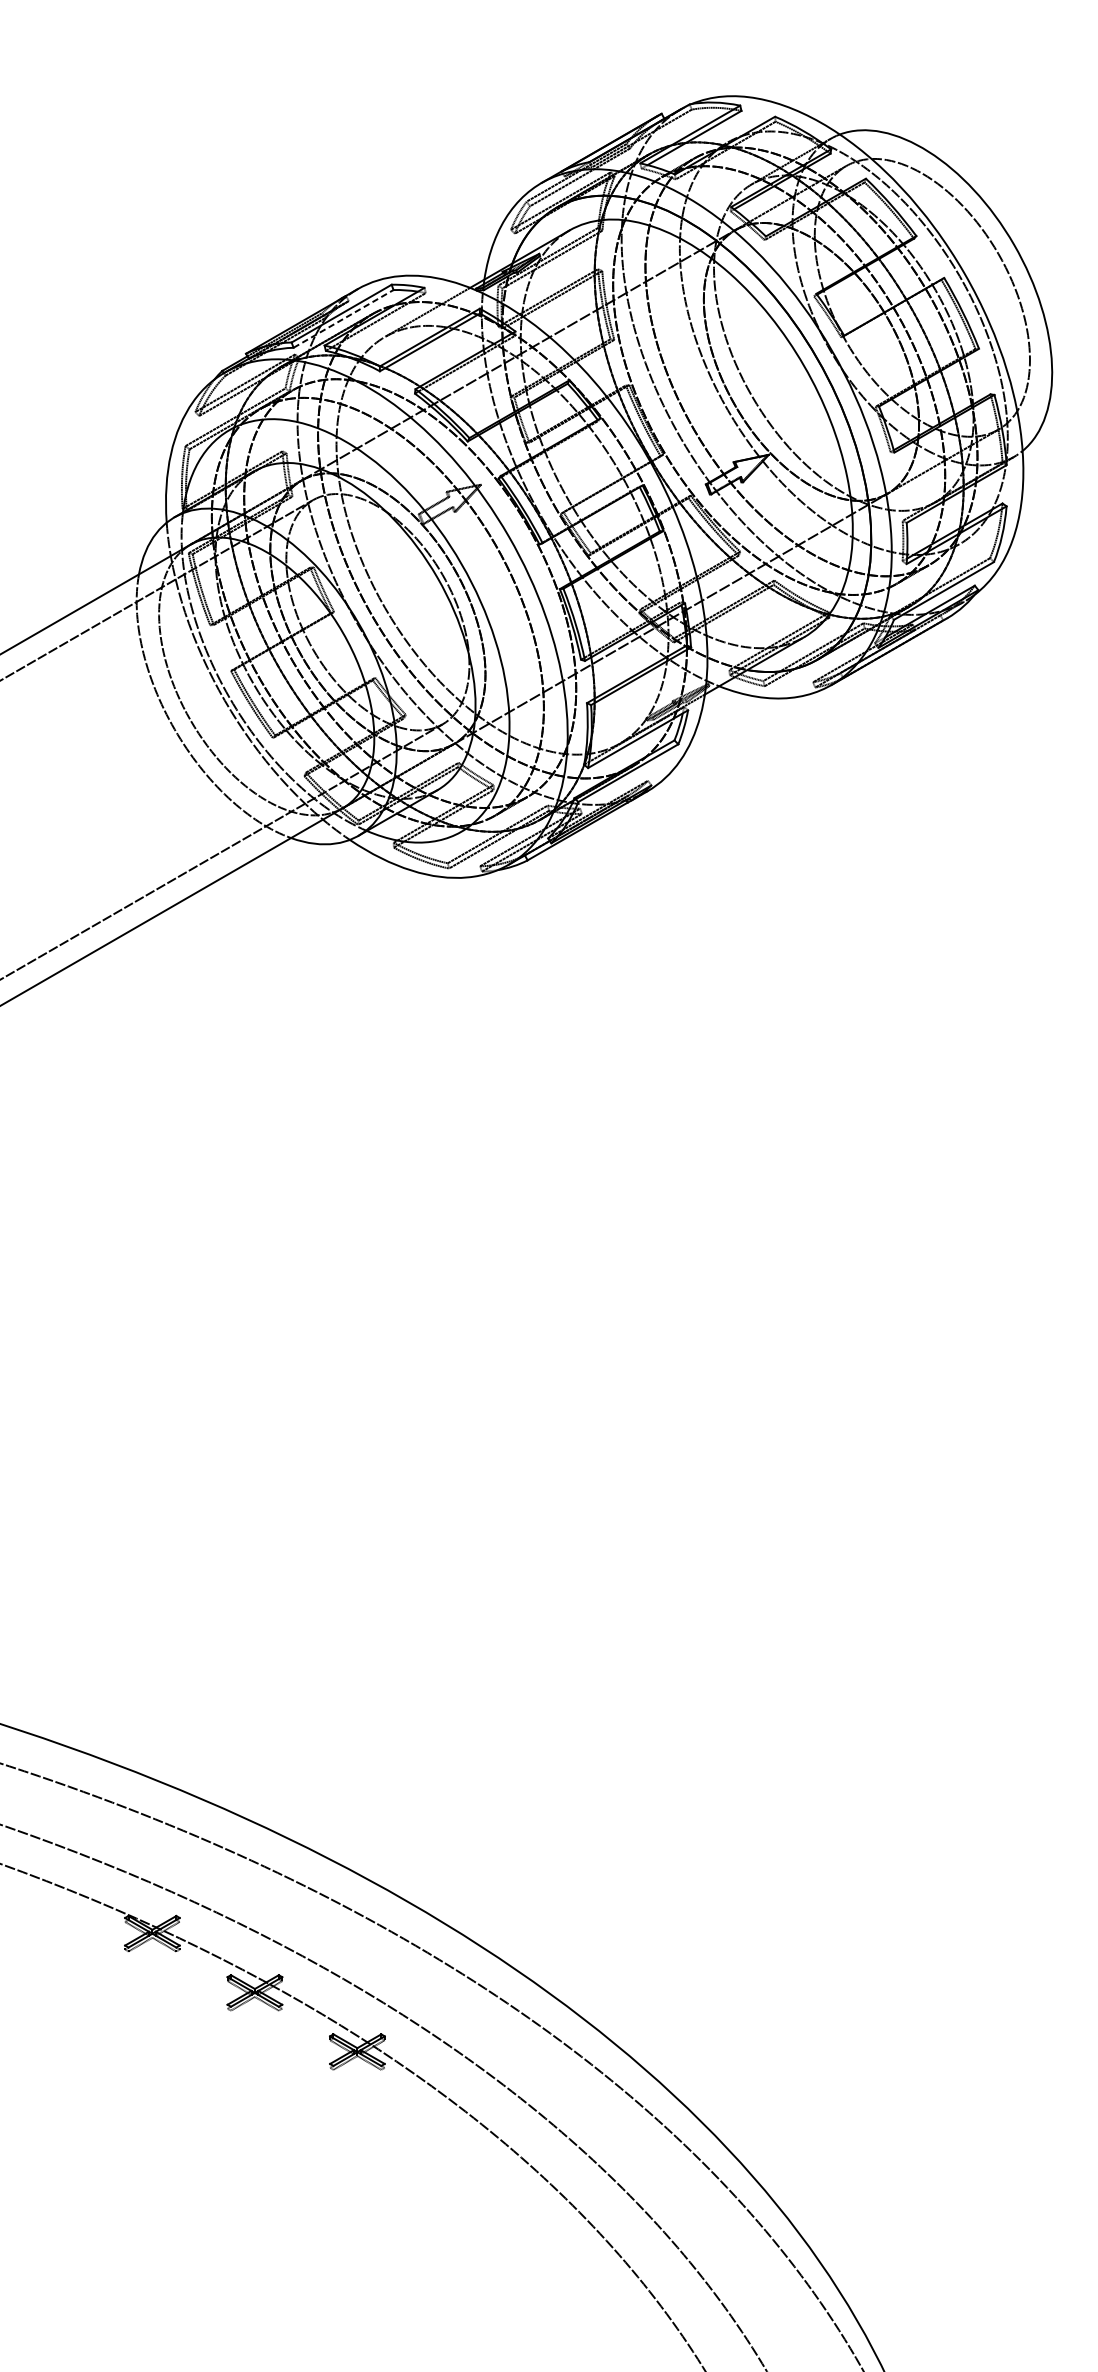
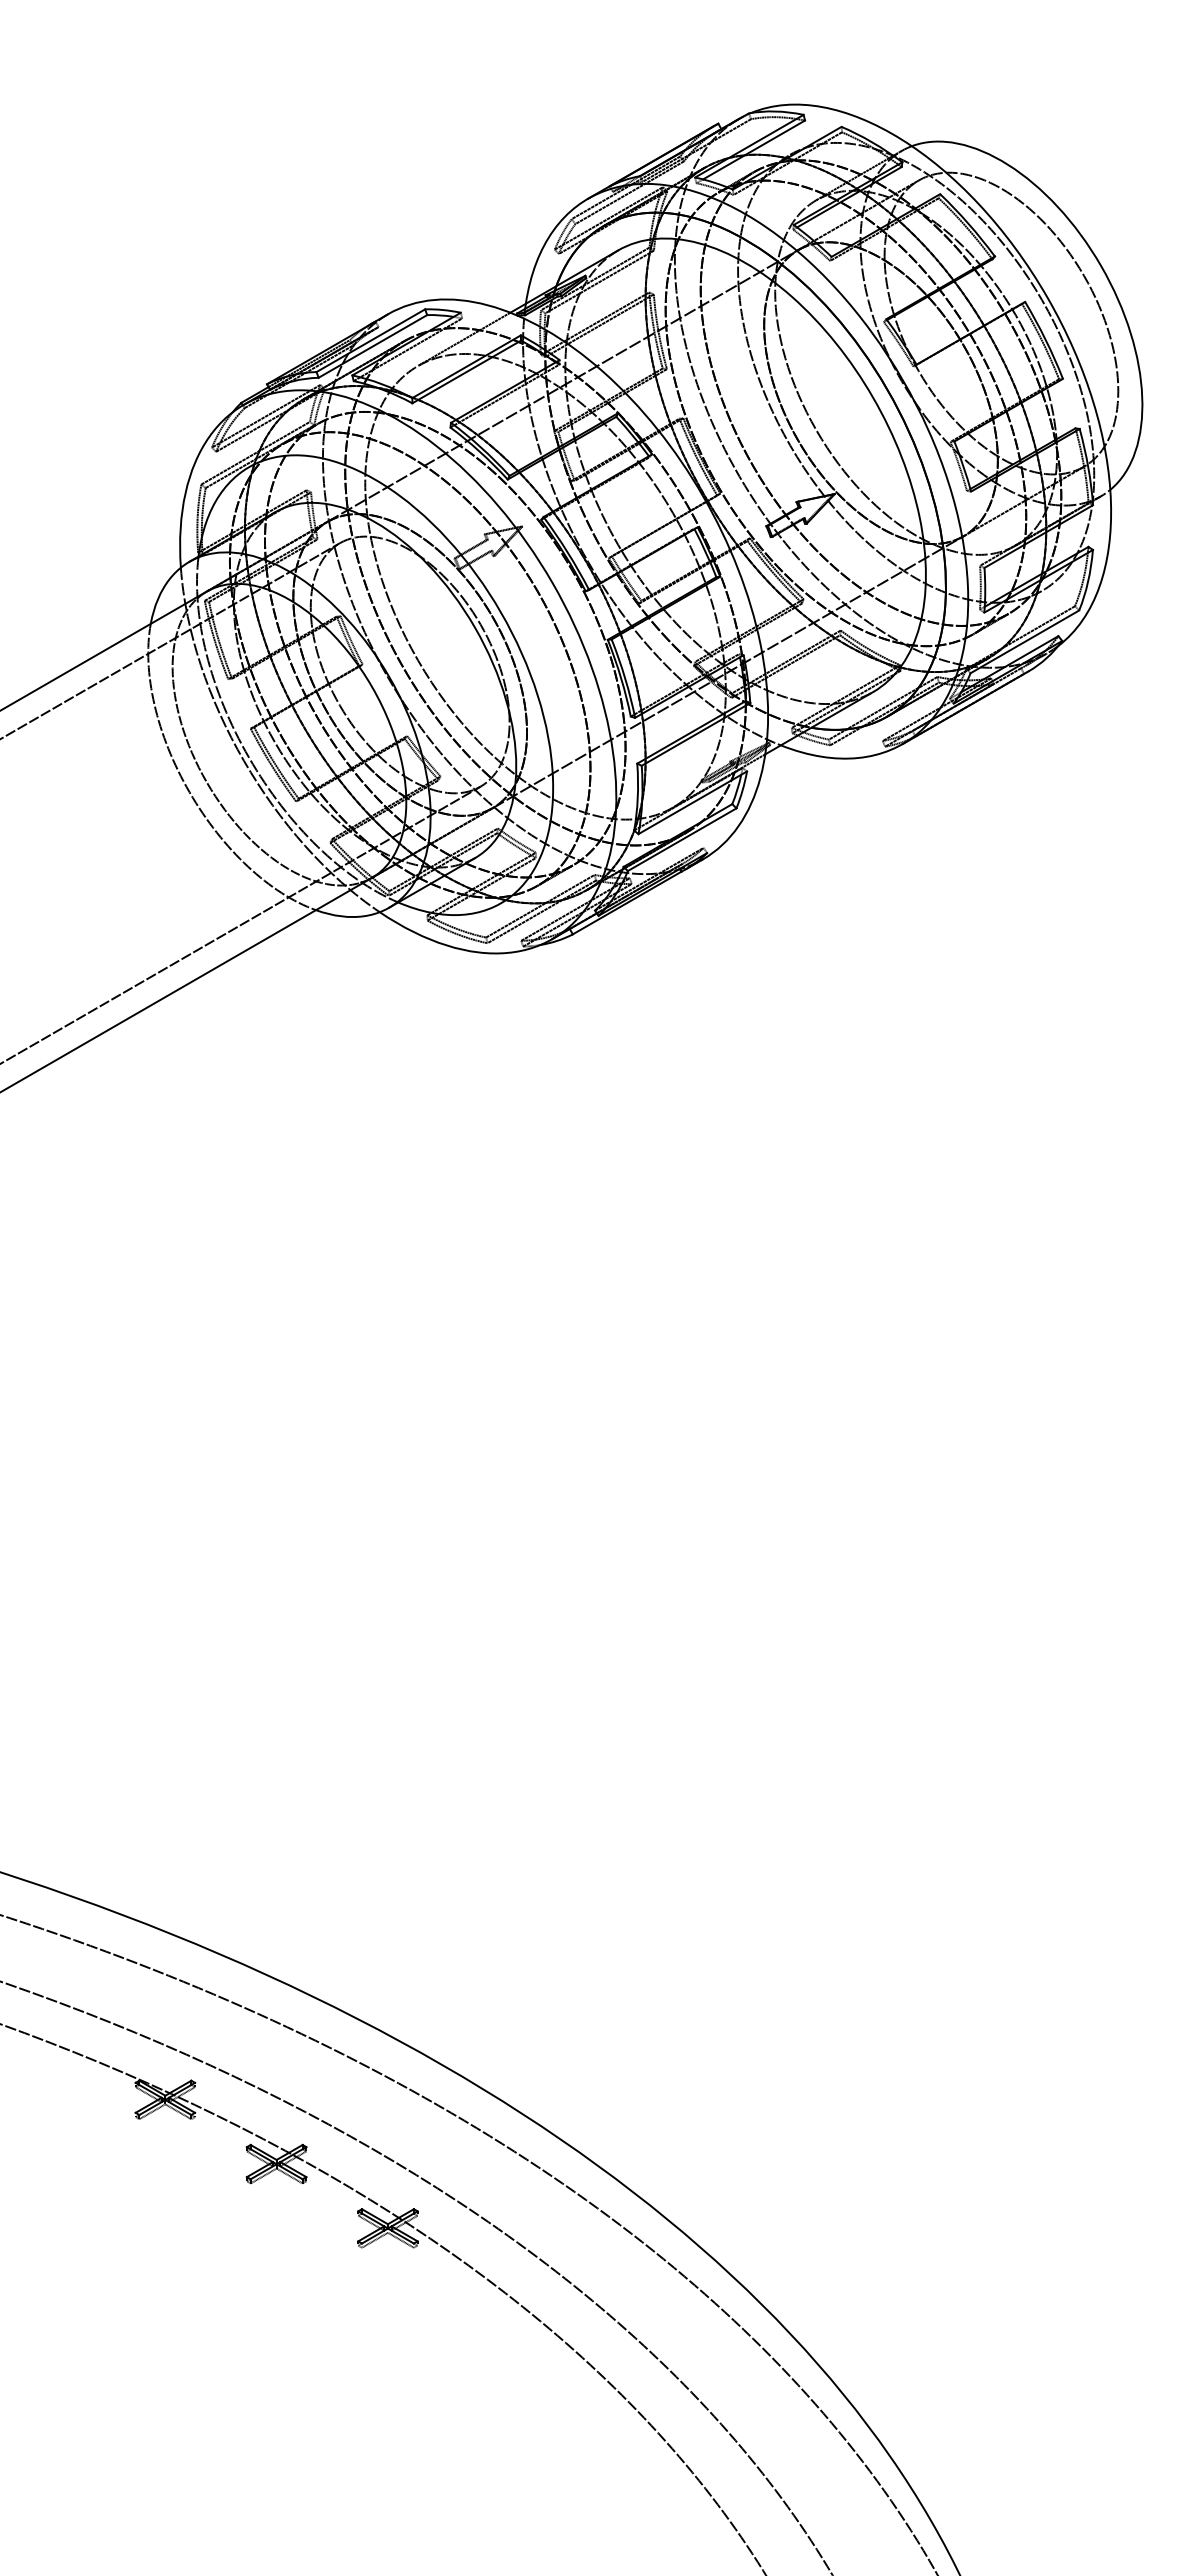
line: (343, 318) -> (372, 346), dashed -> solid

